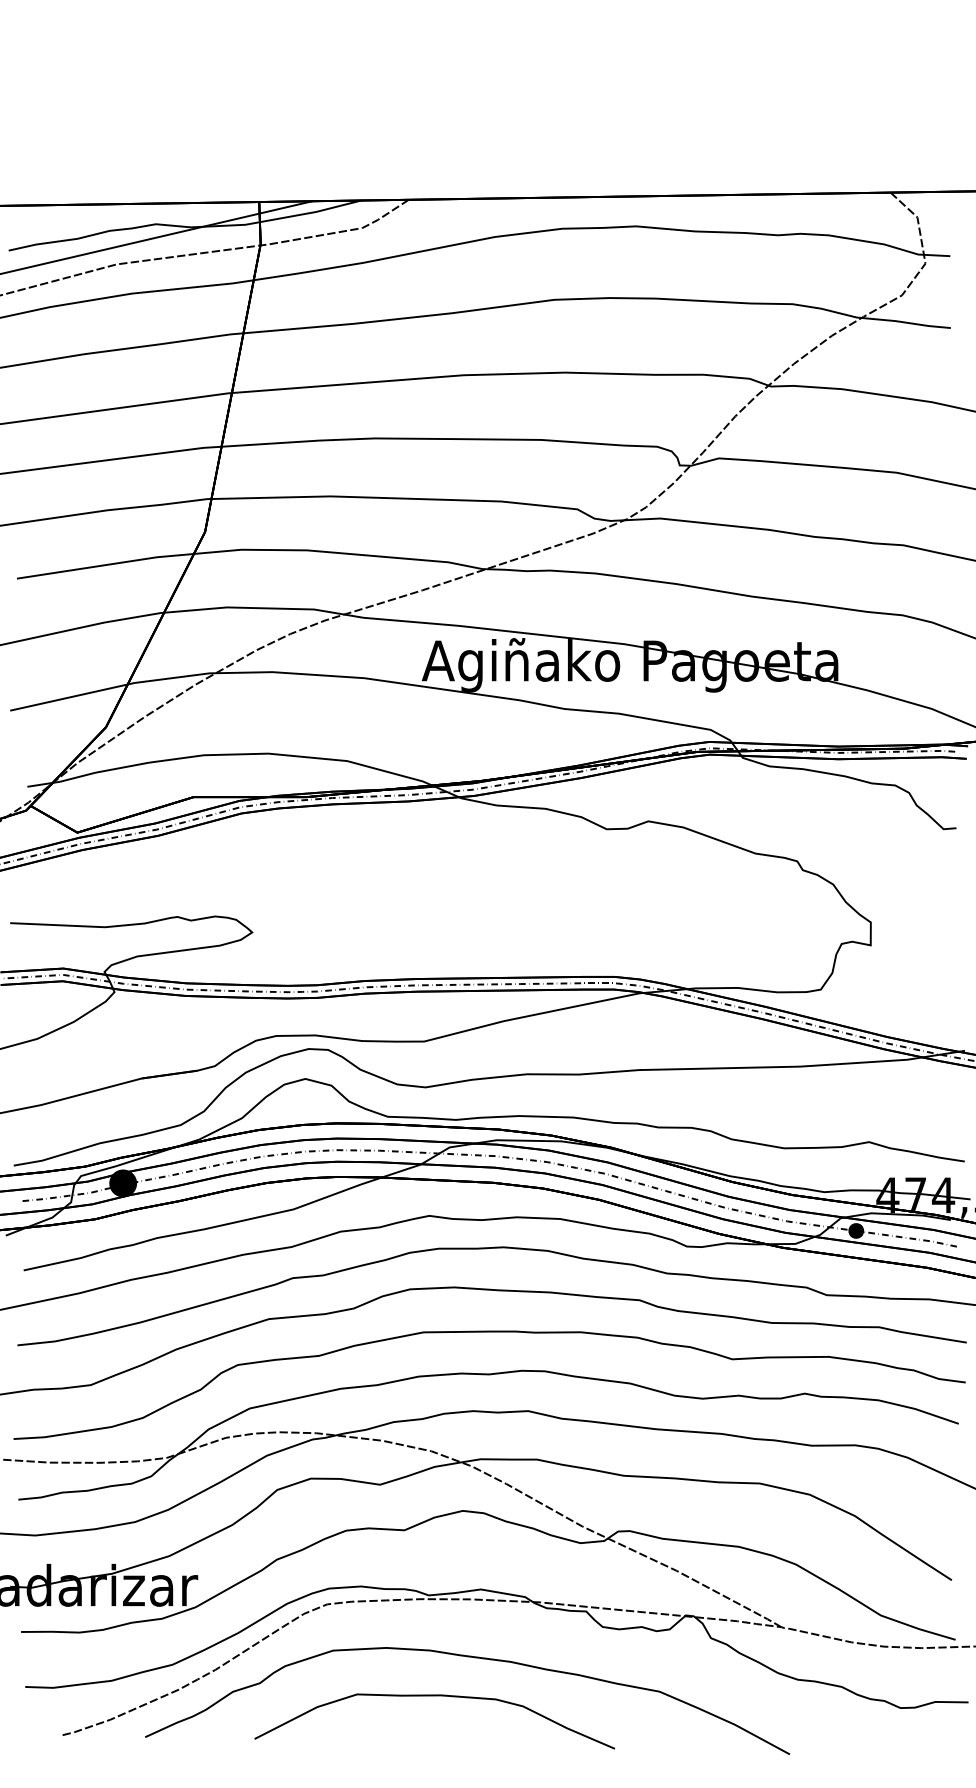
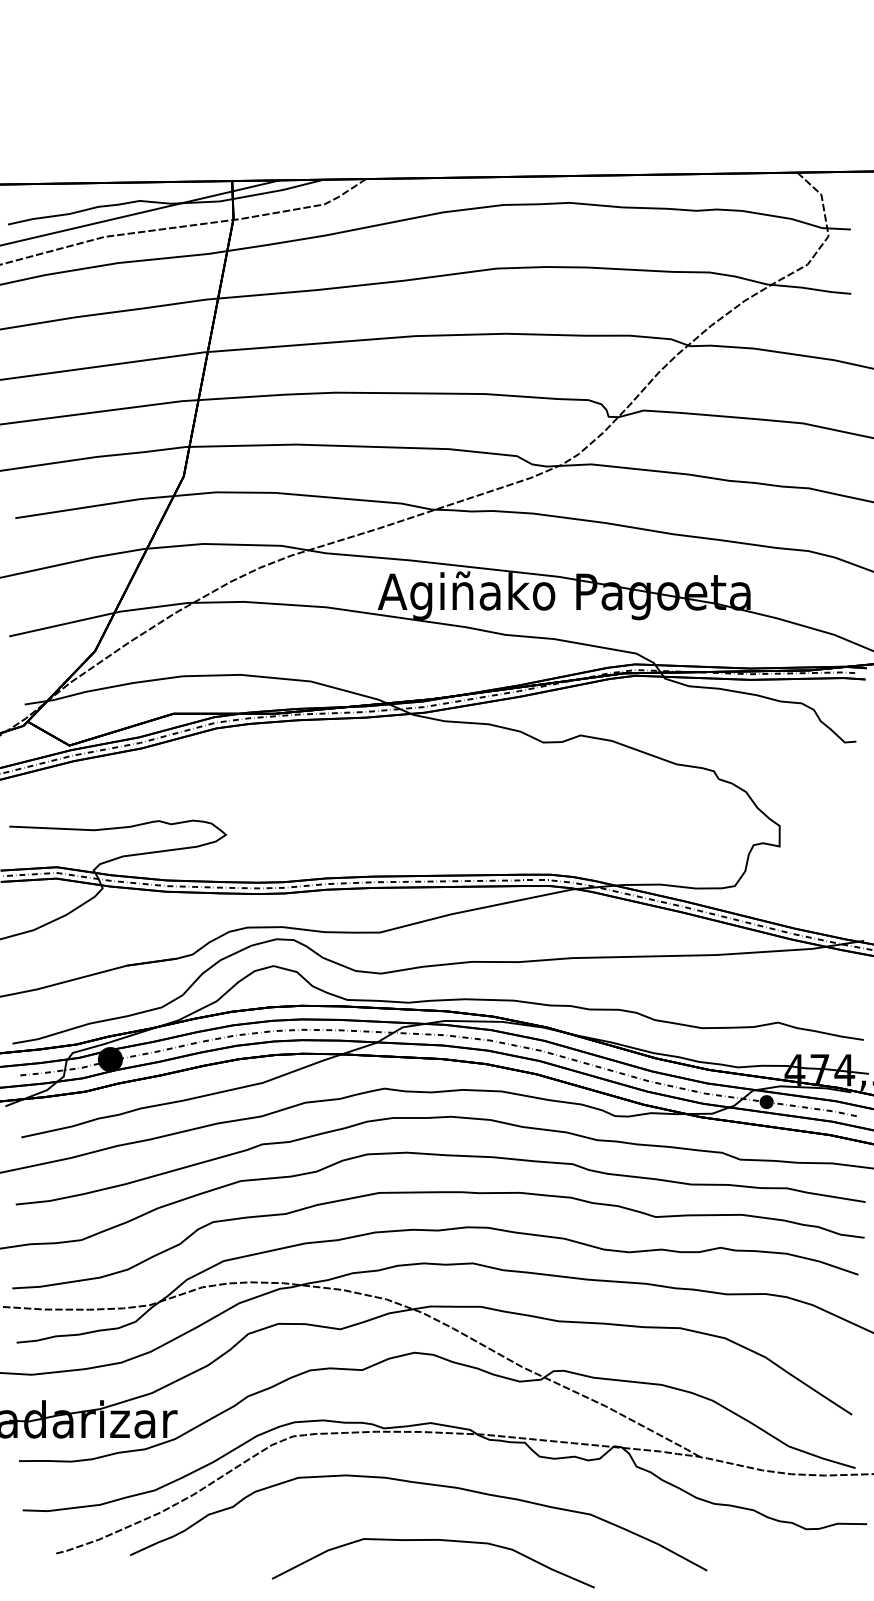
curve: (433, 1696) -> (432, 1540), moved

